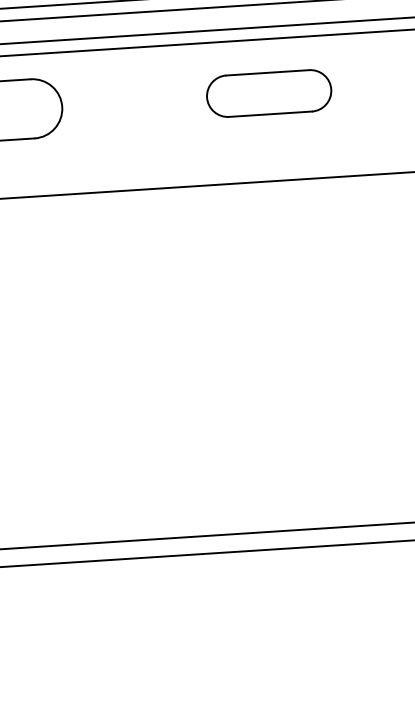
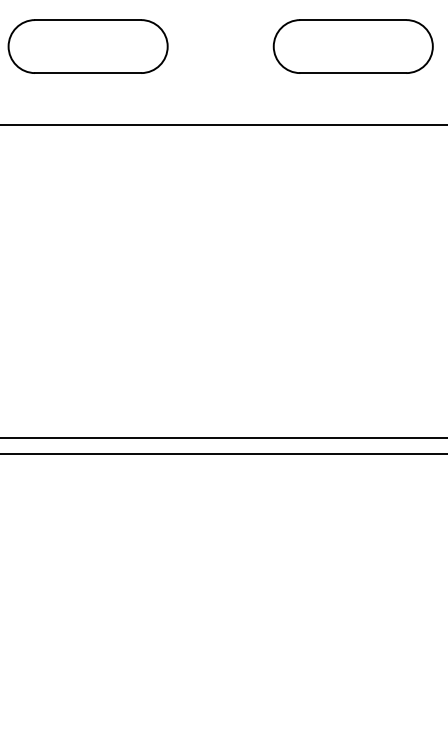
part: (268, 93) -> (352, 46), size x1.43

